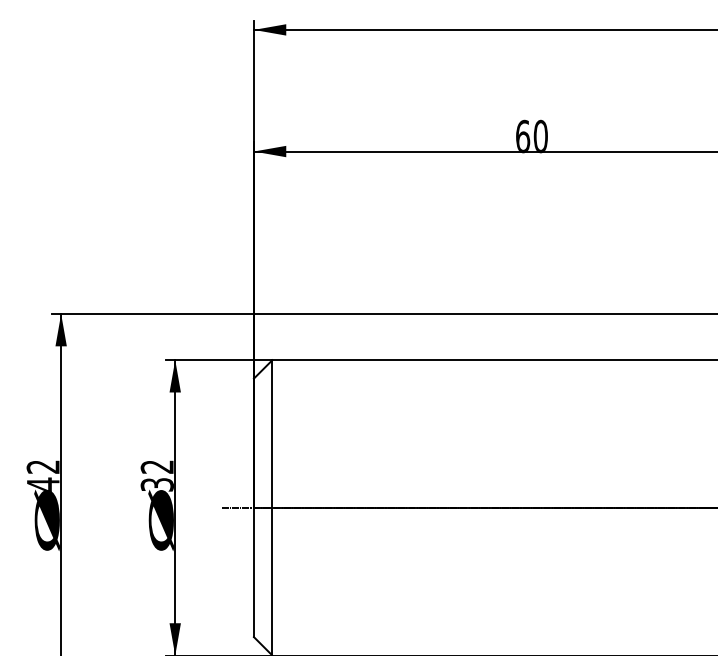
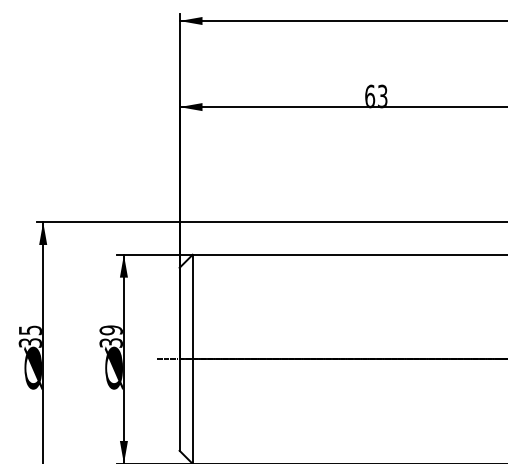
text: (540, 136) -> (382, 96), 60 -> 63
text: (156, 467) -> (110, 330), 32 -> 39
text: (41, 475) -> (29, 336), 42 -> 35

